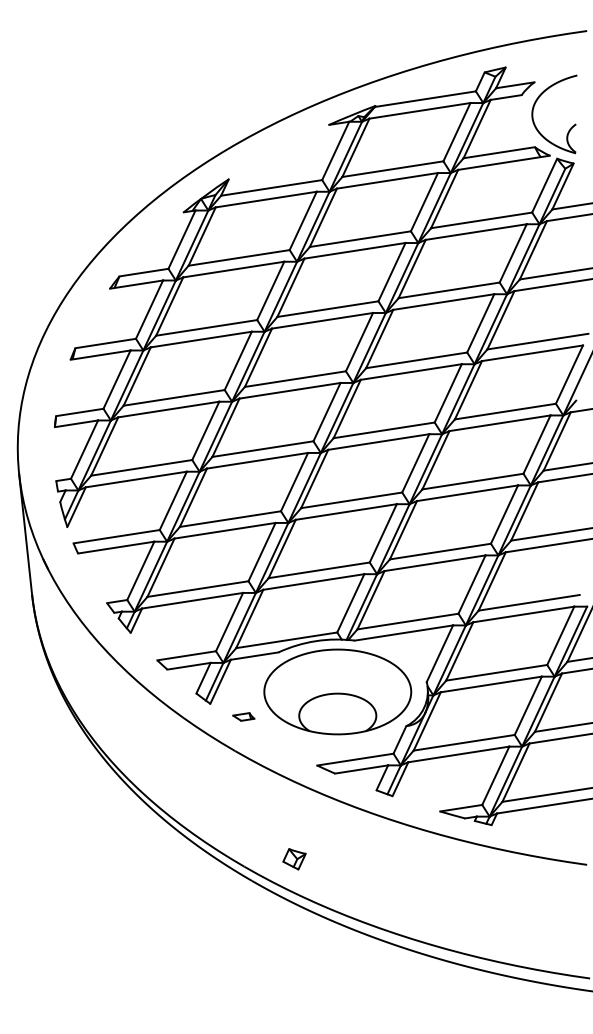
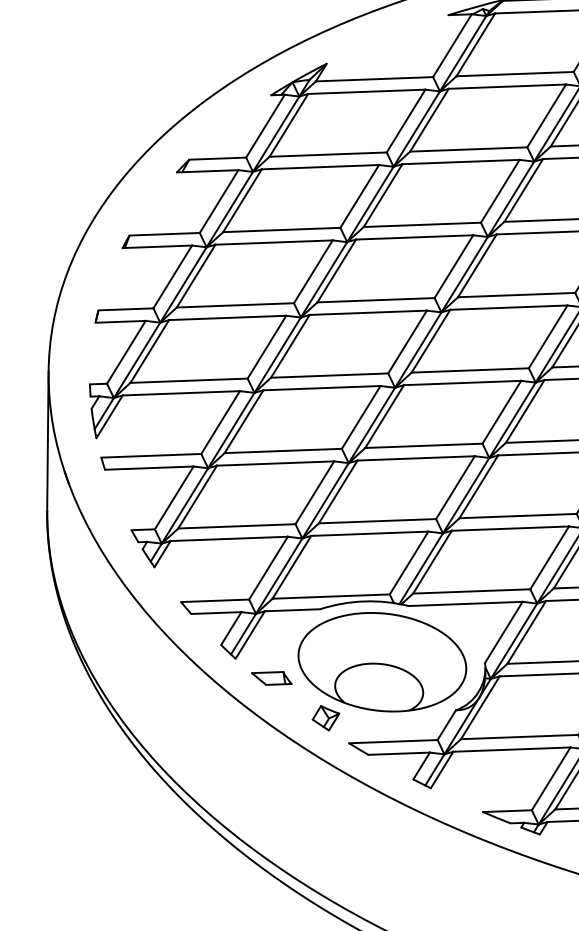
part: (243, 716) -> (271, 677), size x1.67
part: (294, 859) -> (325, 718), moved

